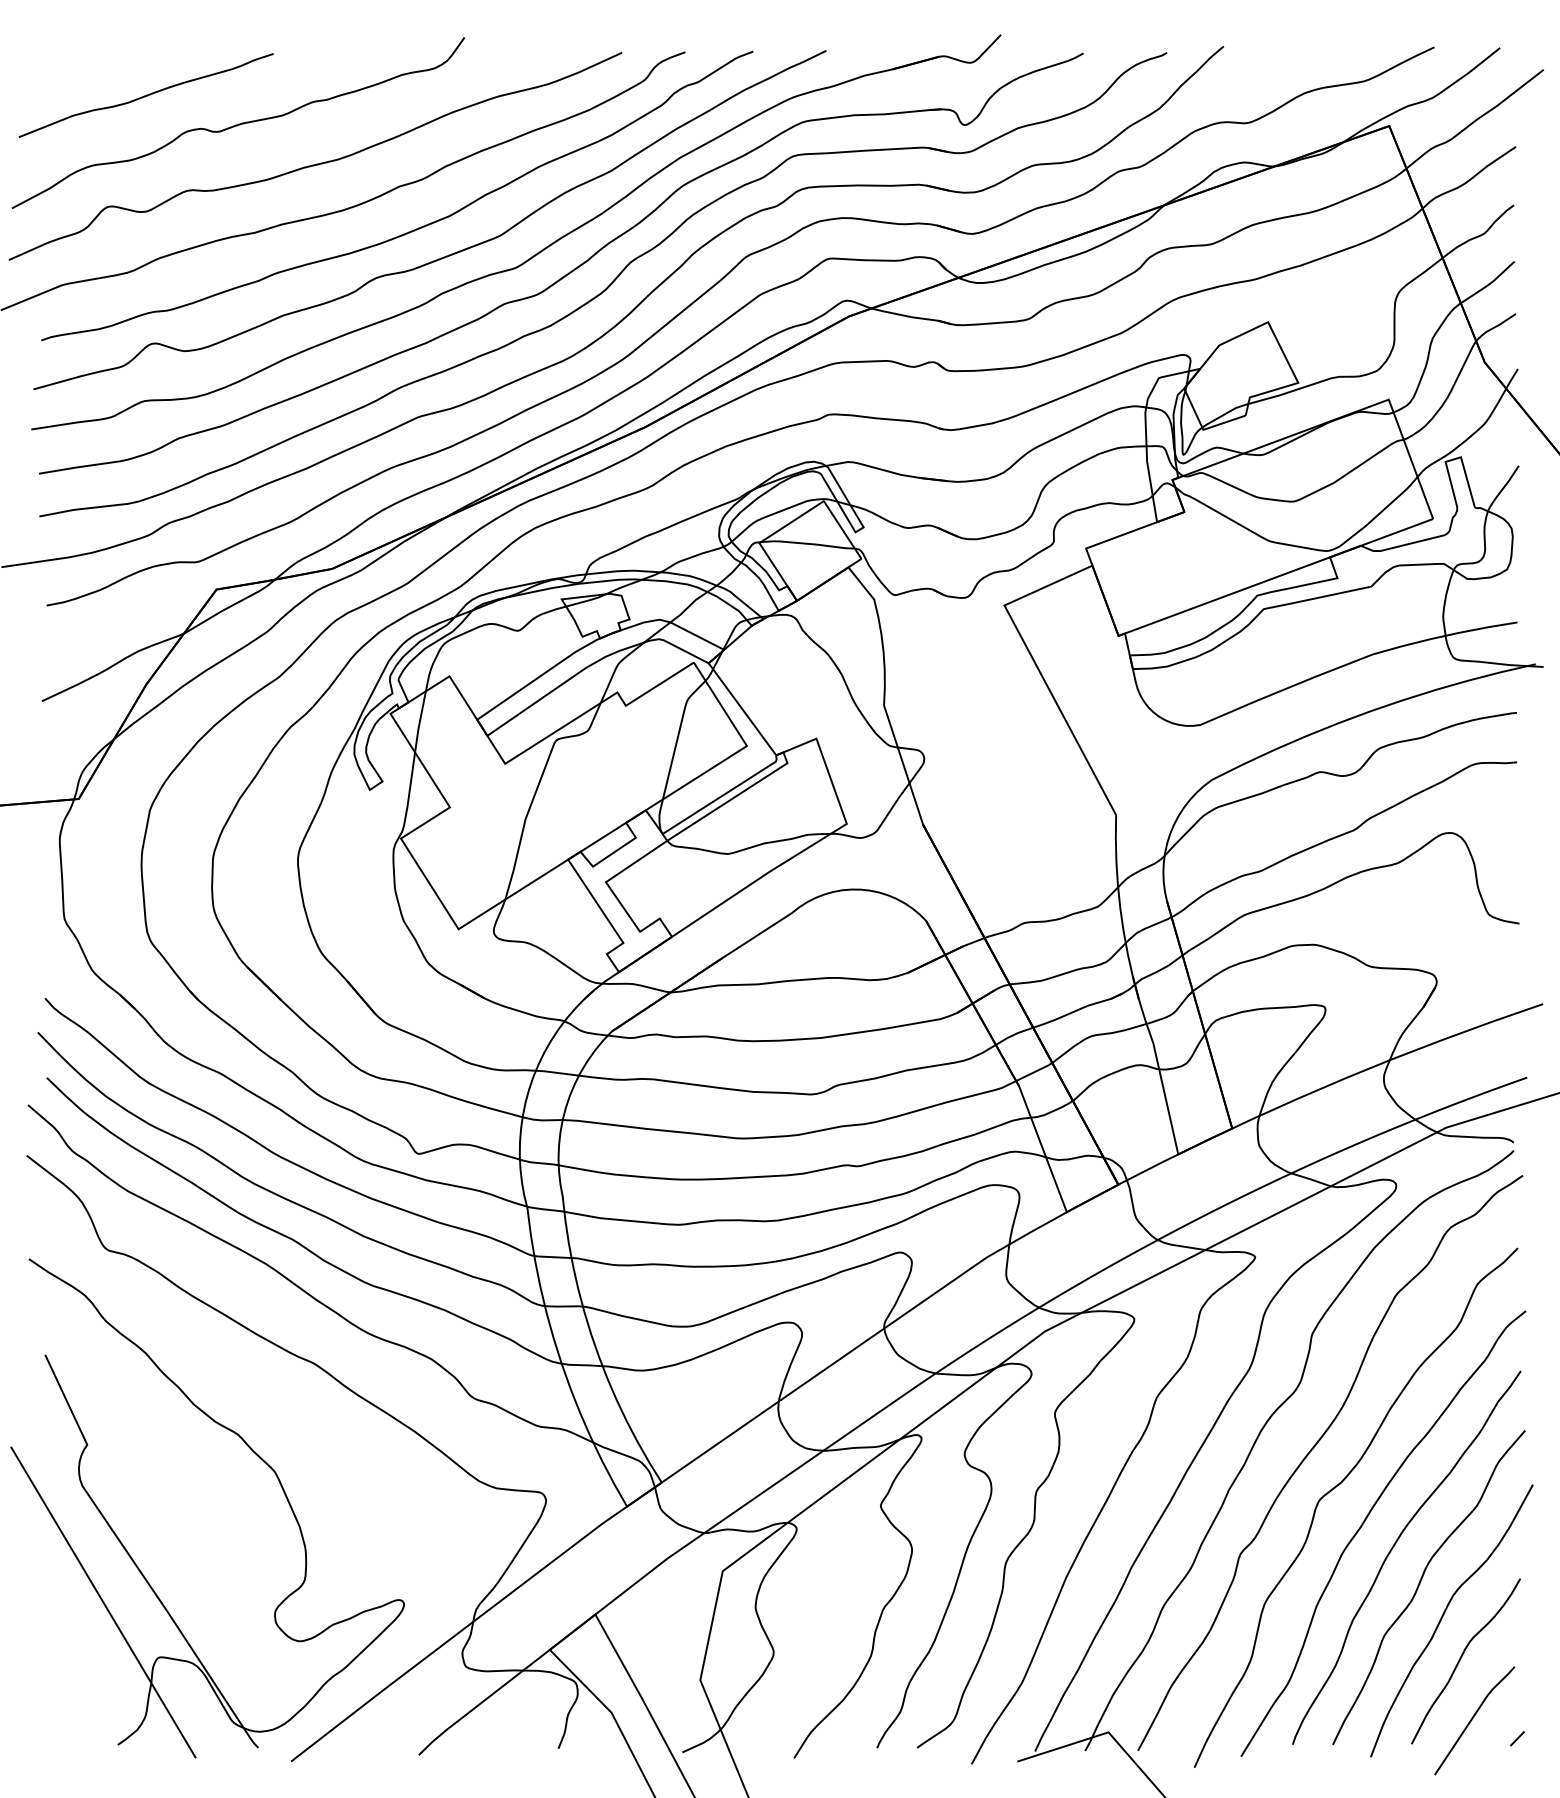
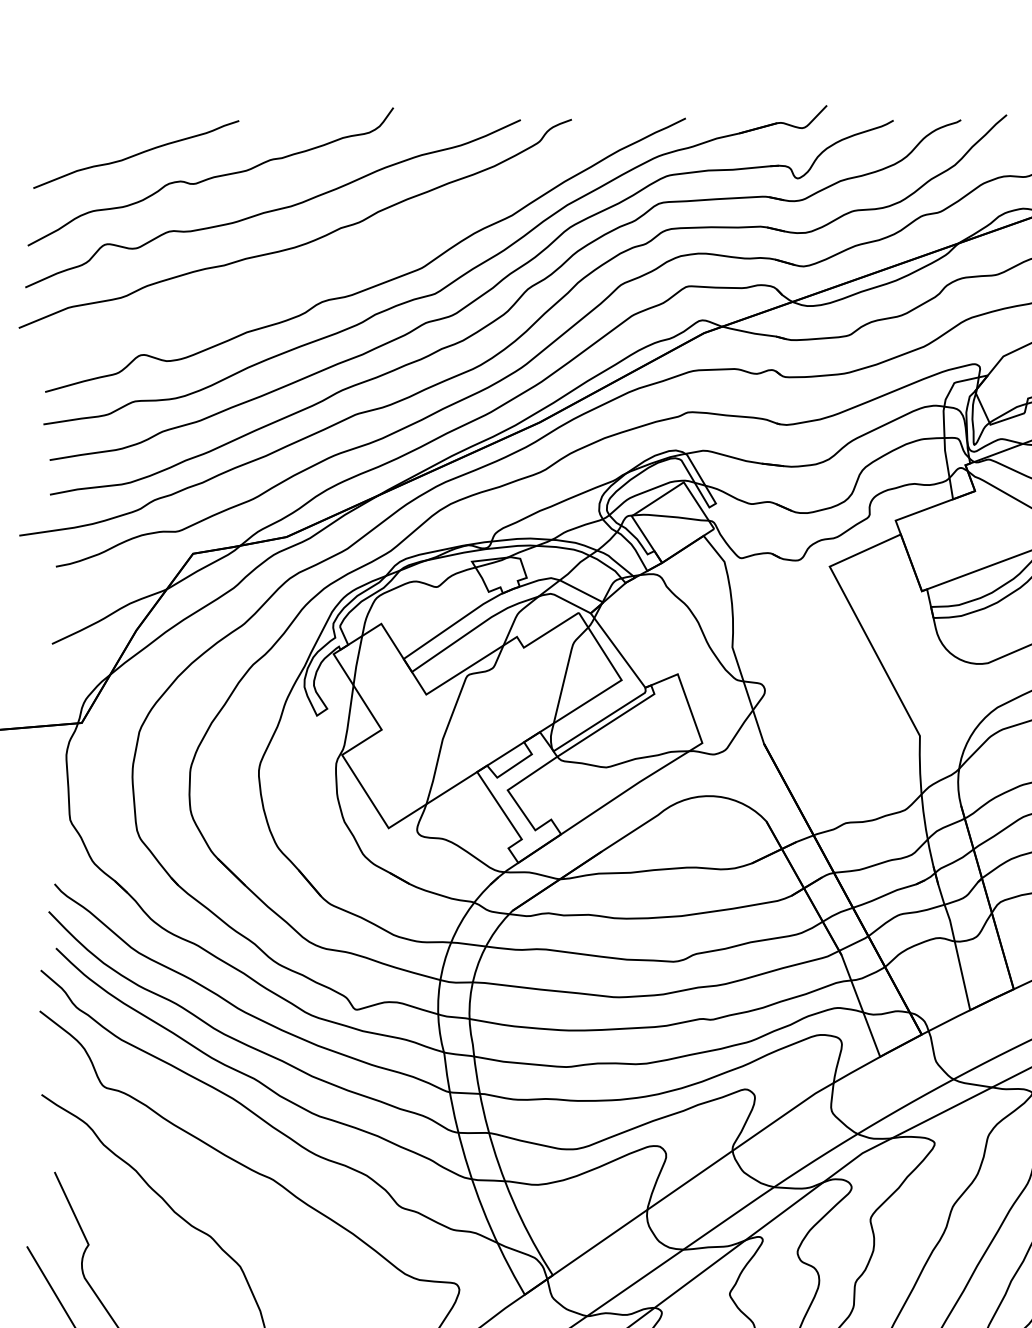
curve: (413, 229) -> (352, 262), removed

